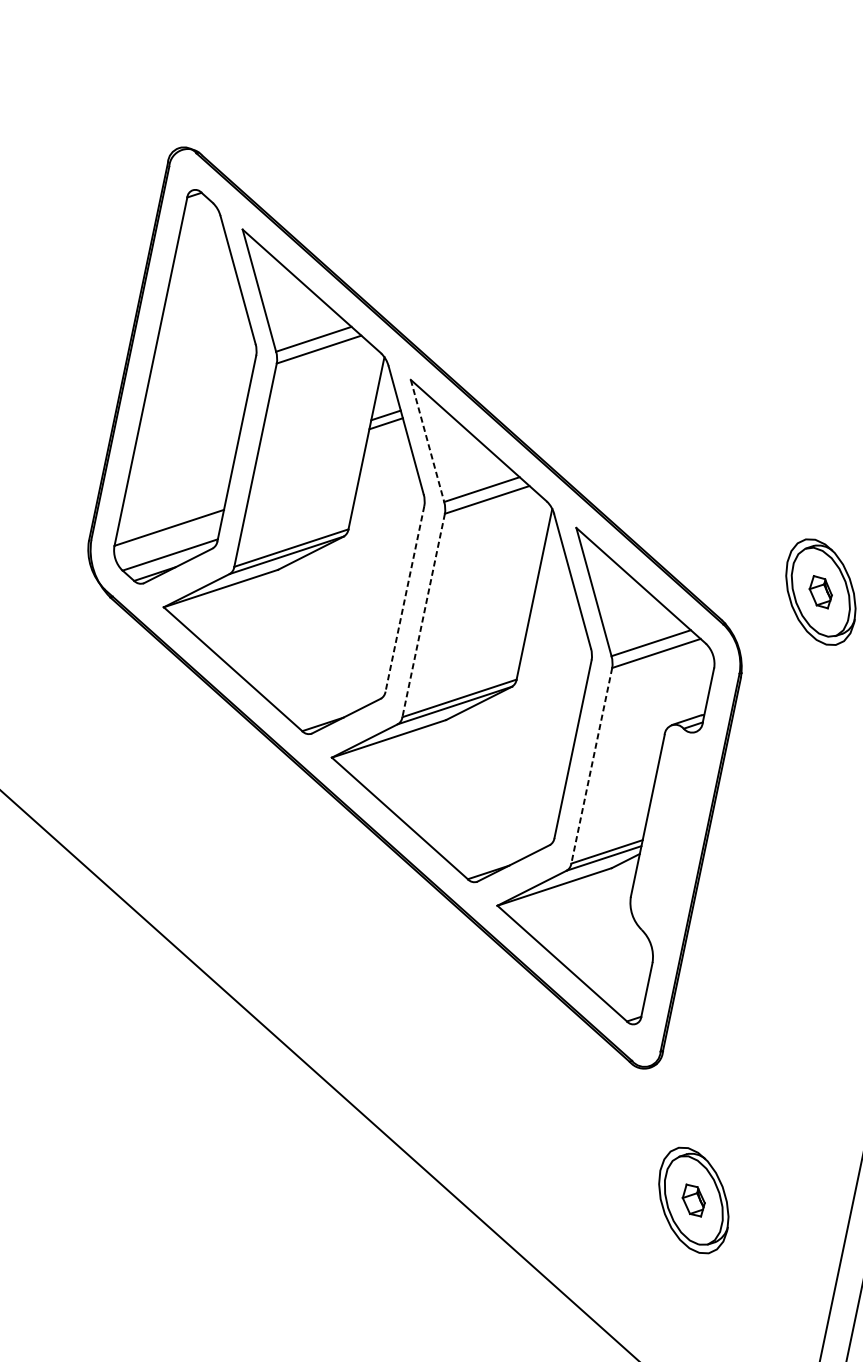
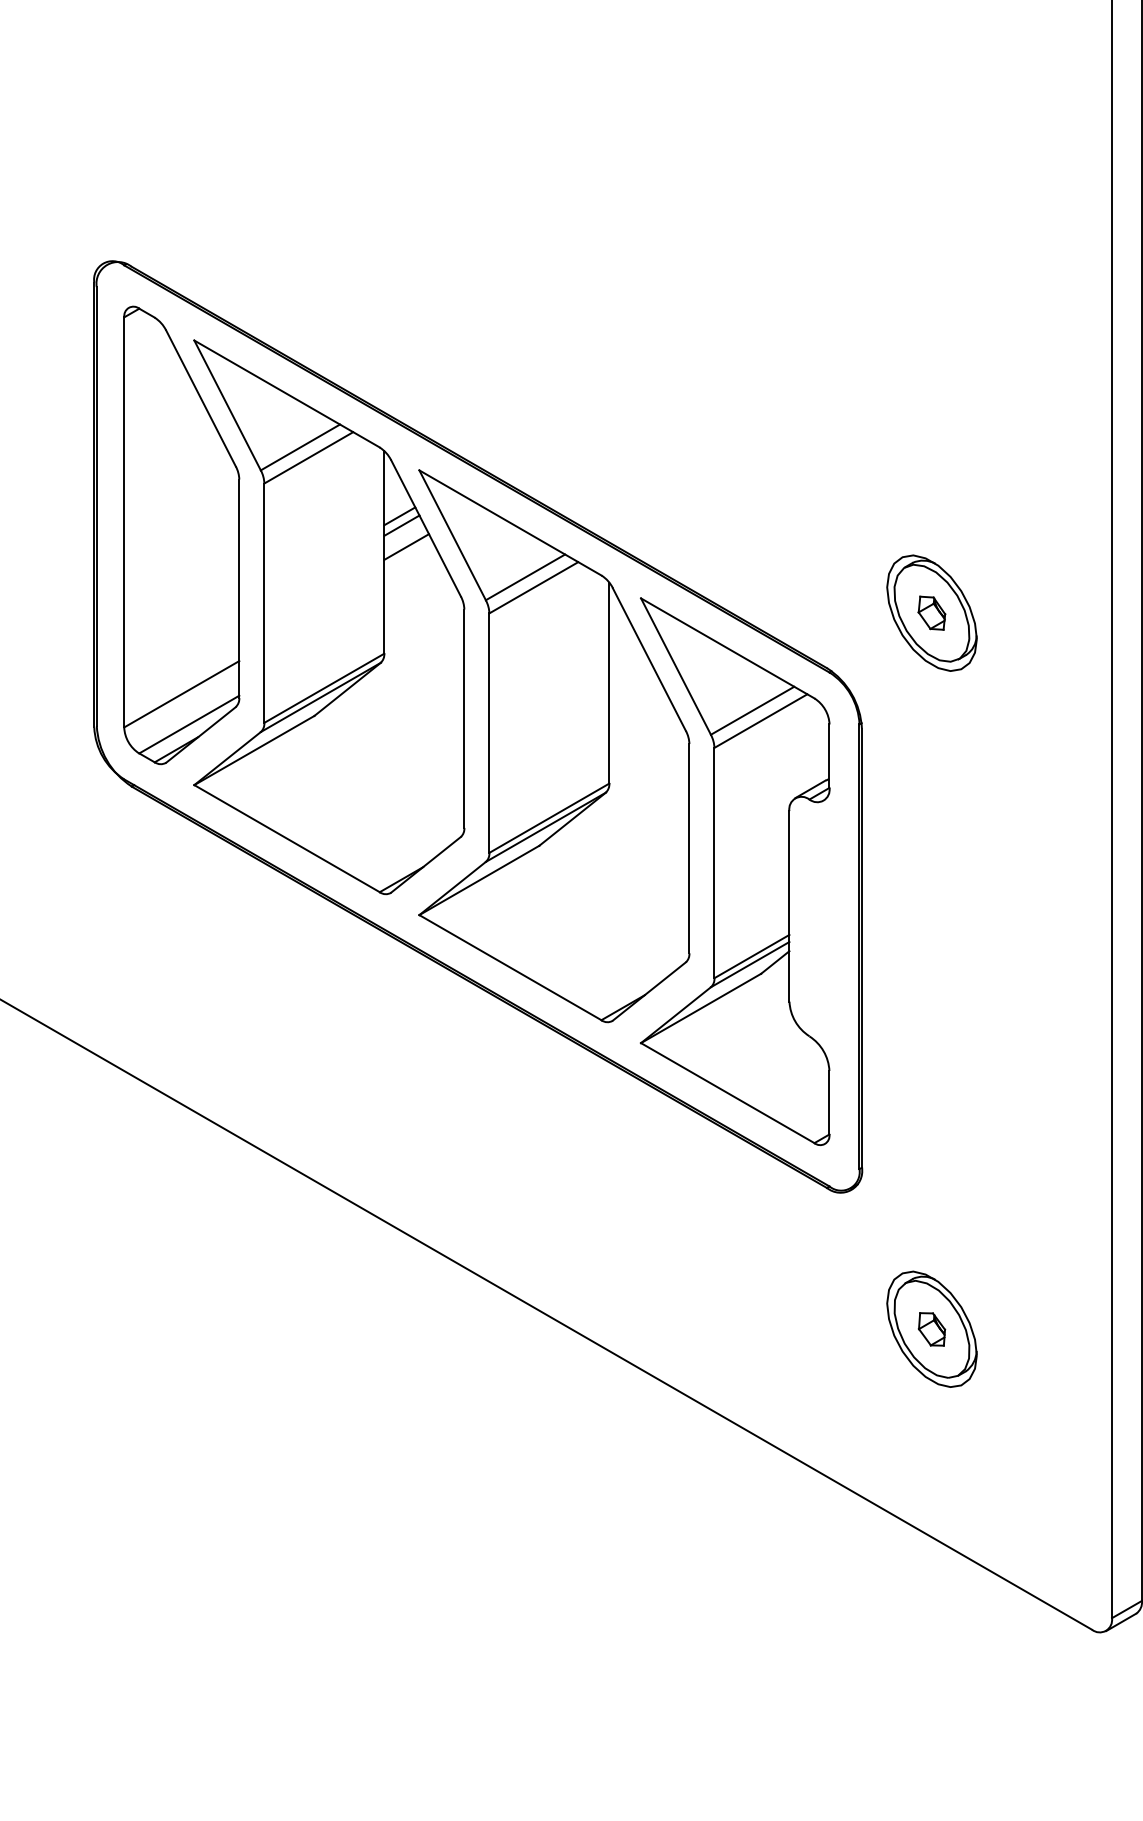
line: (427, 441) -> (452, 535), dashed -> solid
line: (386, 442) -> (406, 546), added
line: (404, 599) -> (464, 719), dashed -> solid
line: (423, 615) -> (489, 733), dashed -> solid
line: (591, 766) -> (714, 863), dashed -> solid

